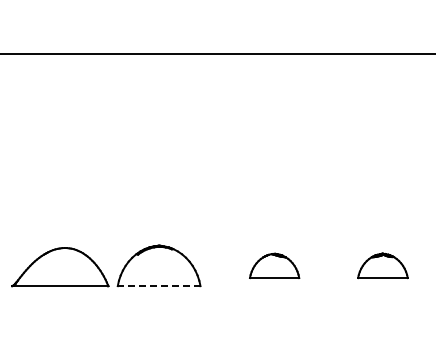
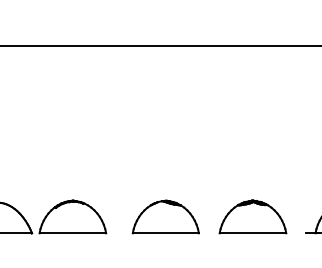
part: (274, 265) -> (165, 216), size x1.67
part: (382, 265) -> (252, 216), size x1.67
line: (158, 286) -> (72, 233), dashed -> solid

